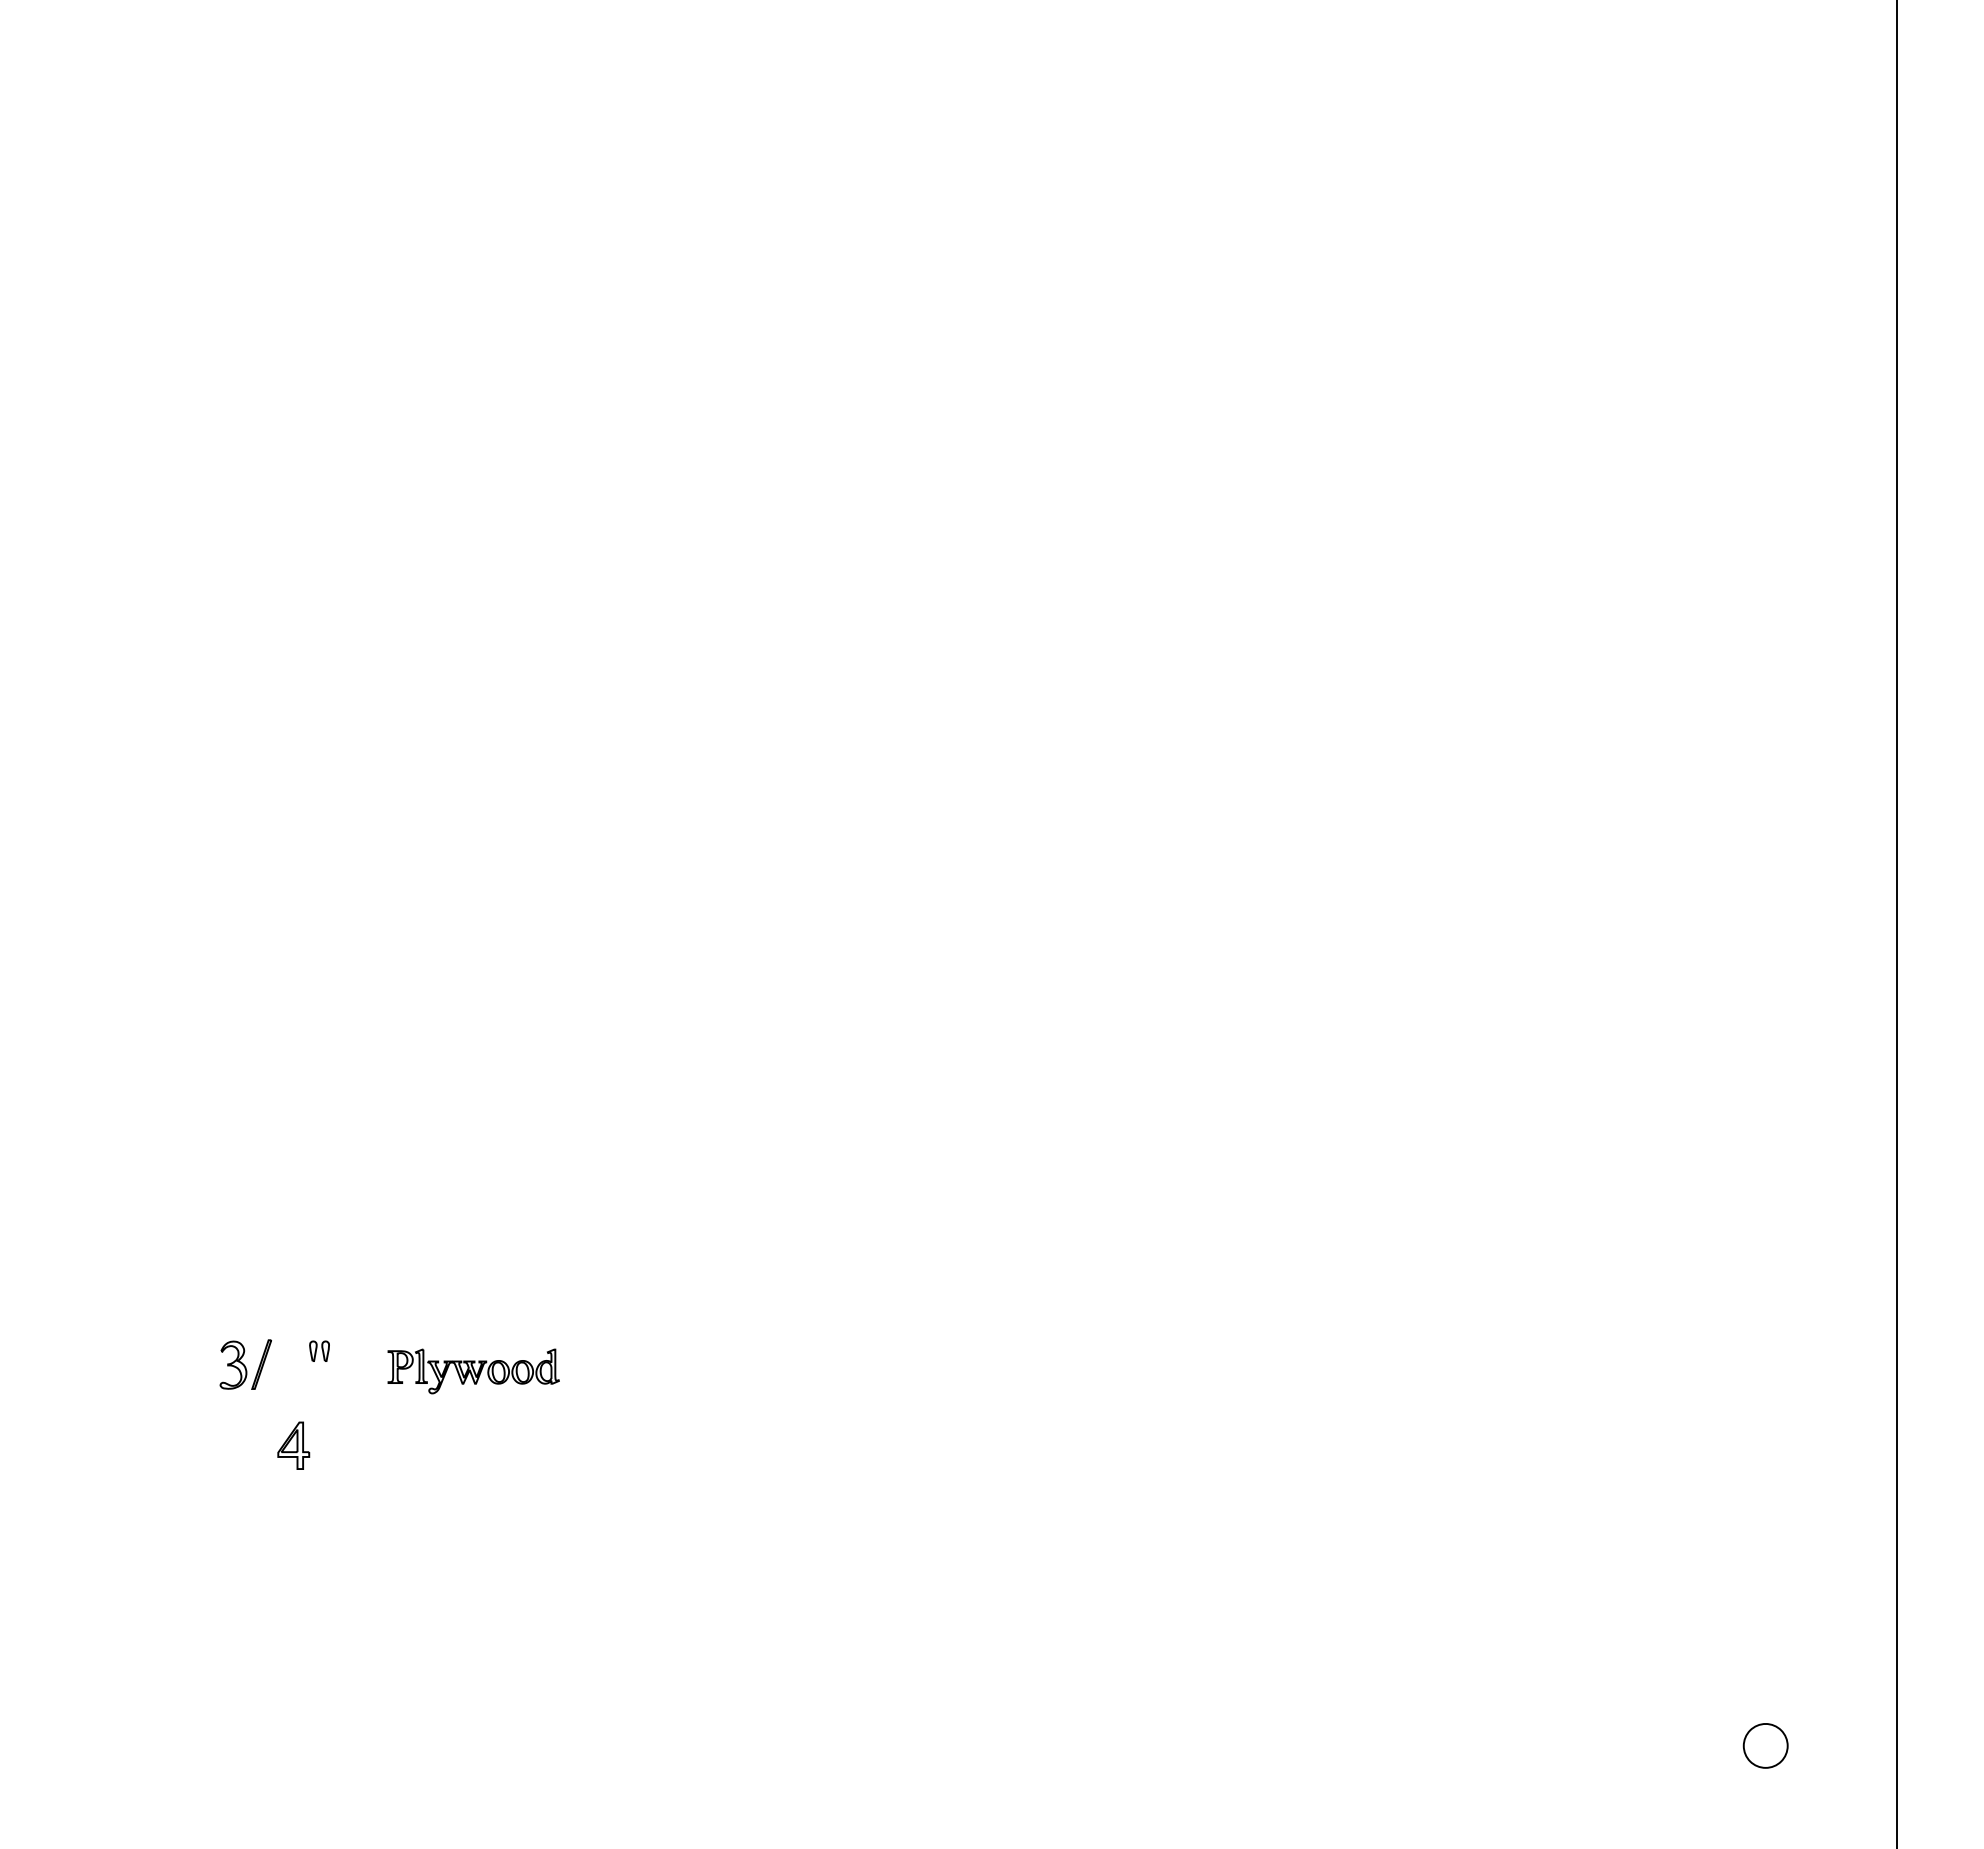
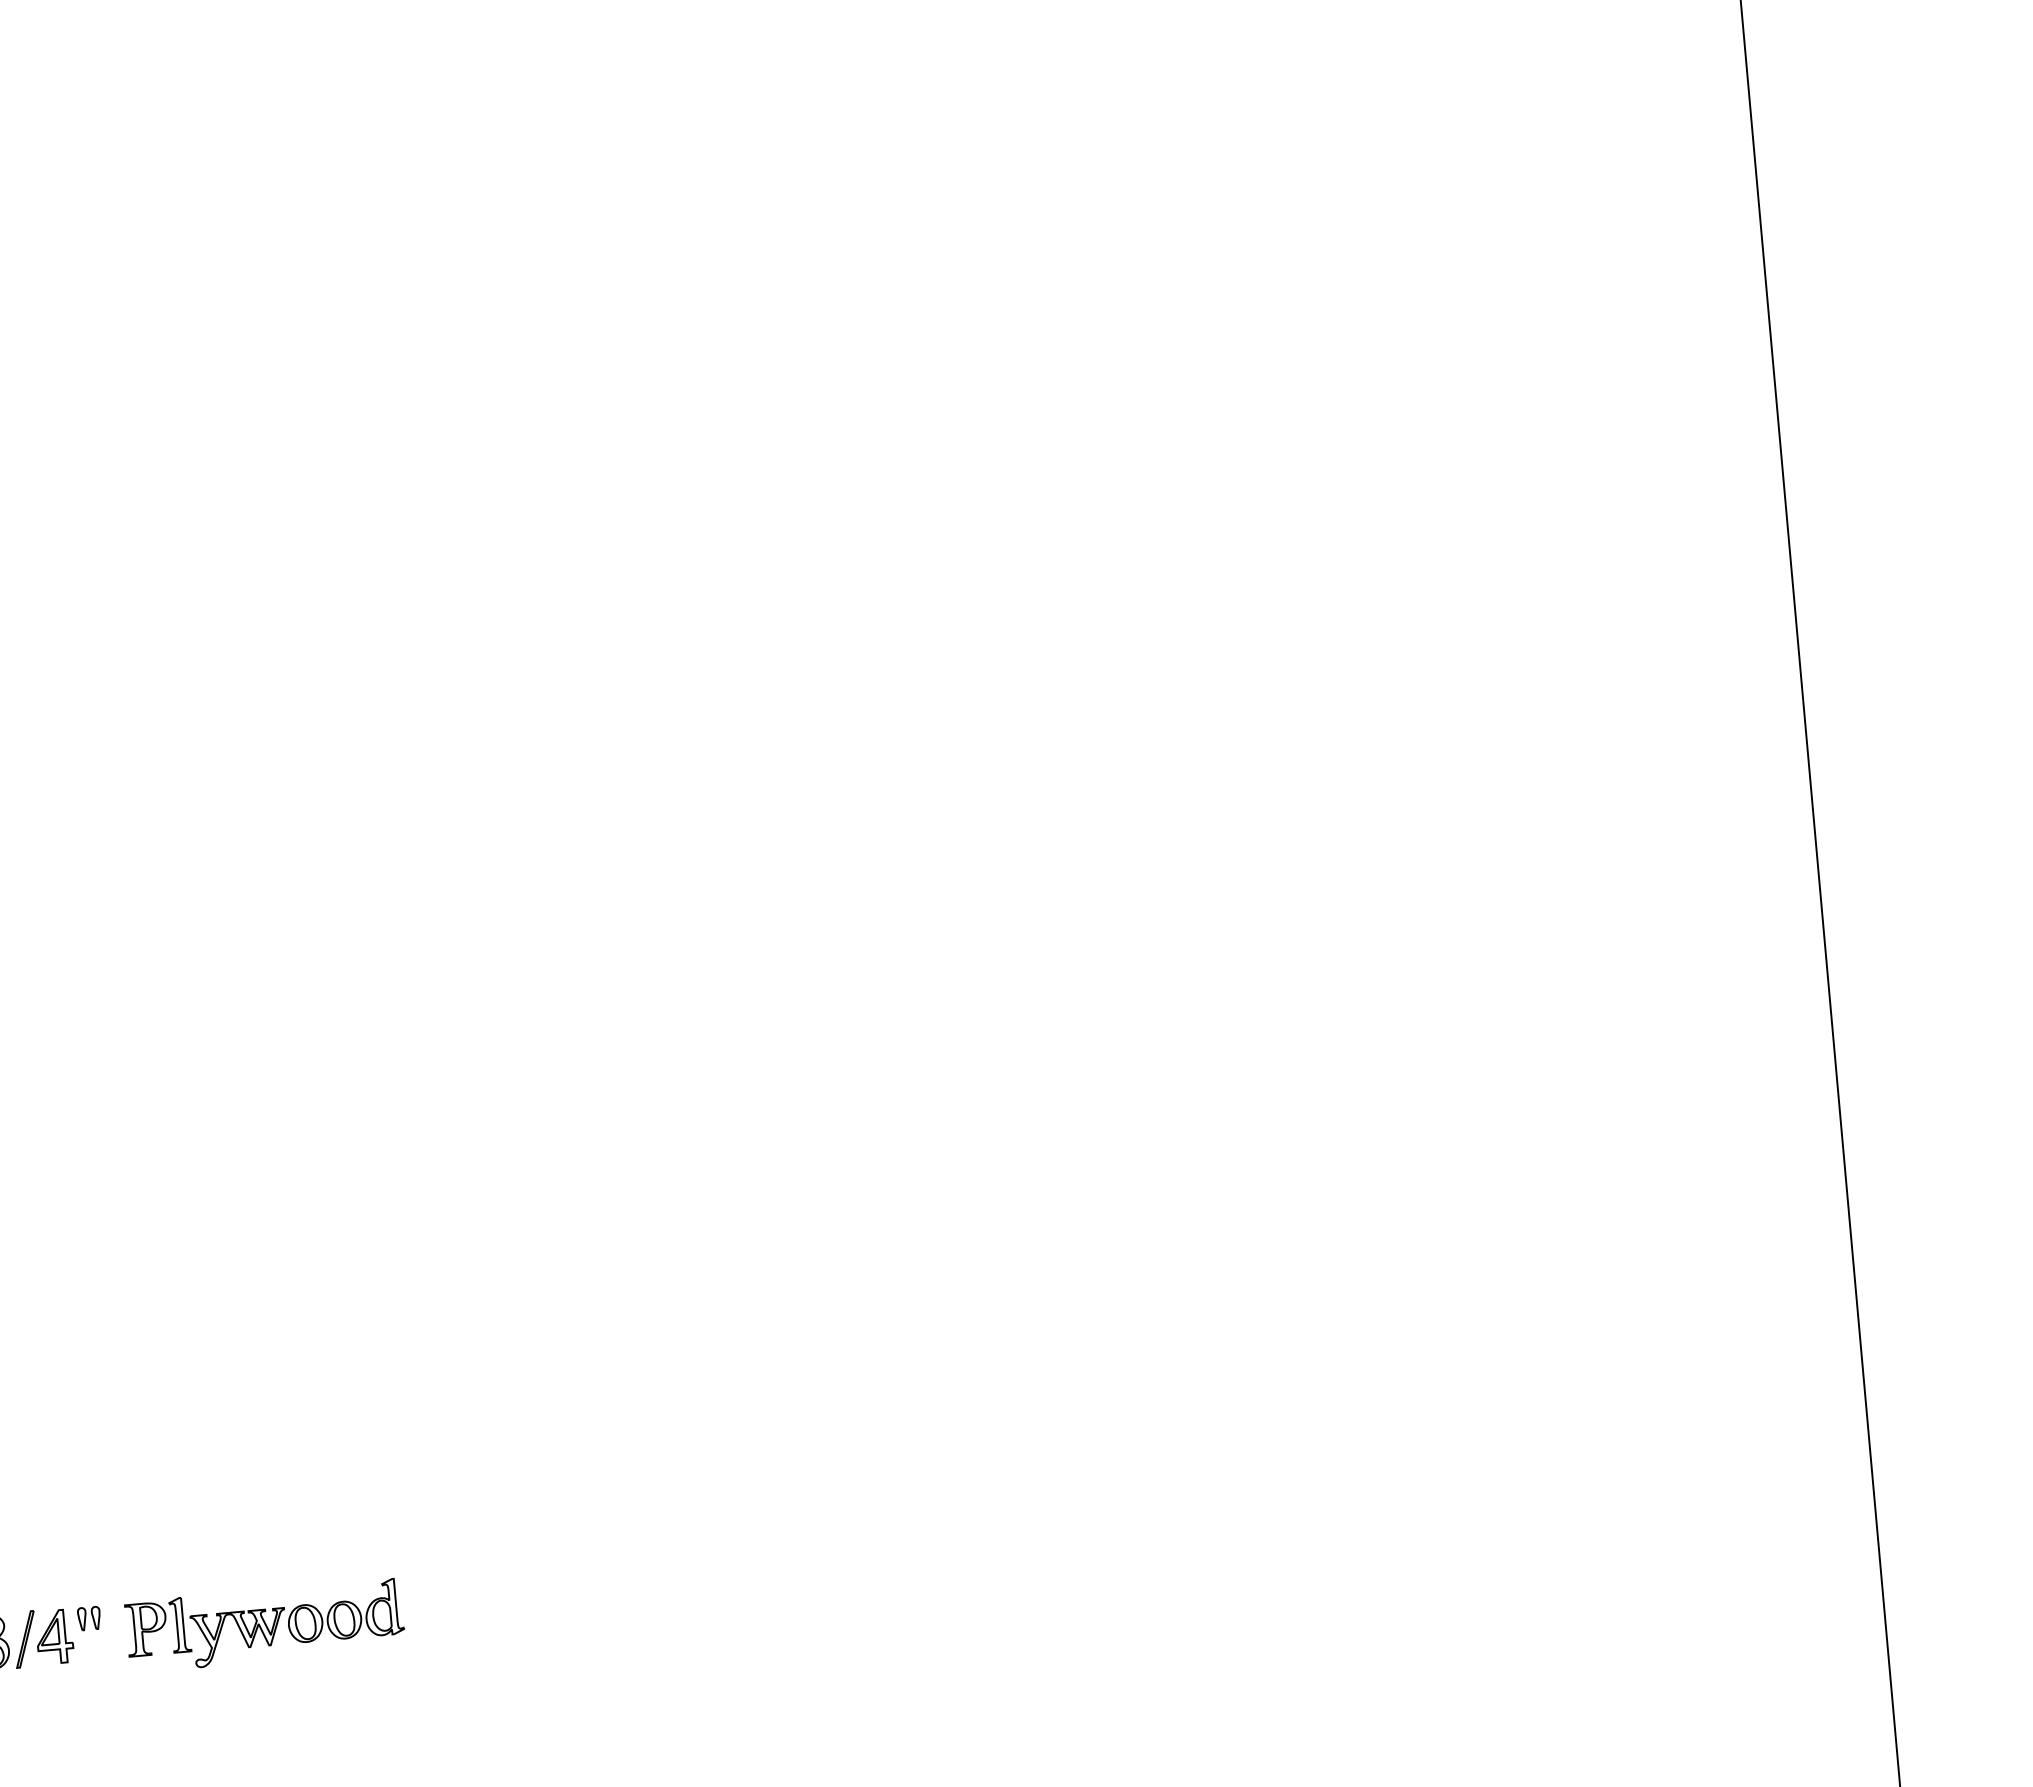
part: (473, 1371) -> (265, 1625), size x1.43
part: (293, 1445) -> (54, 1636), moved

